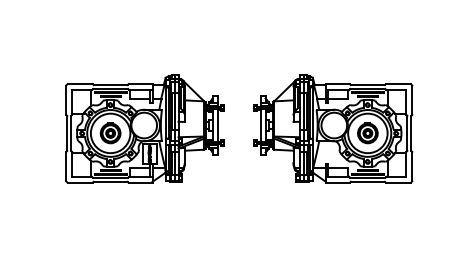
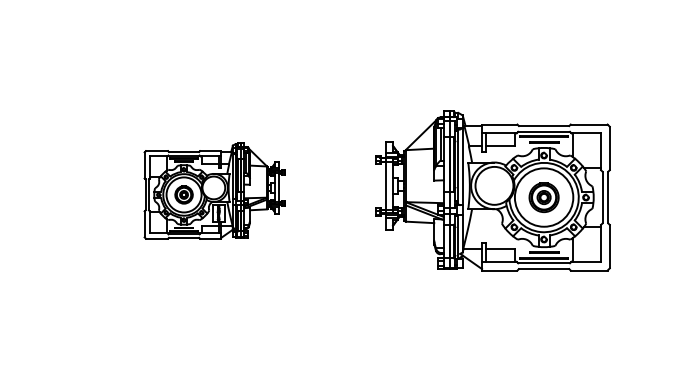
part: (144, 128) -> (213, 190), size x0.6

